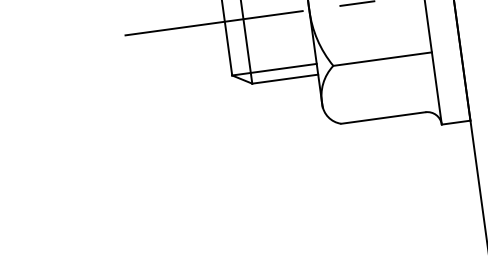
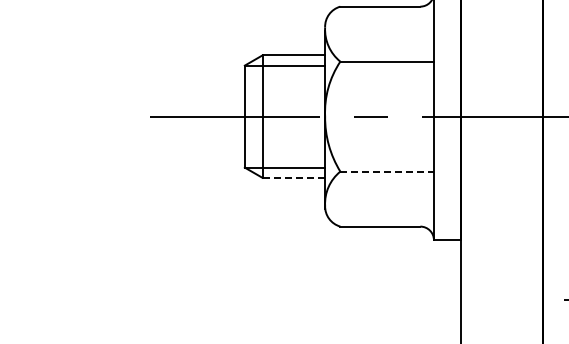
line: (382, 58) -> (387, 171), solid -> dashed
line: (285, 78) -> (294, 177), solid -> dashed

